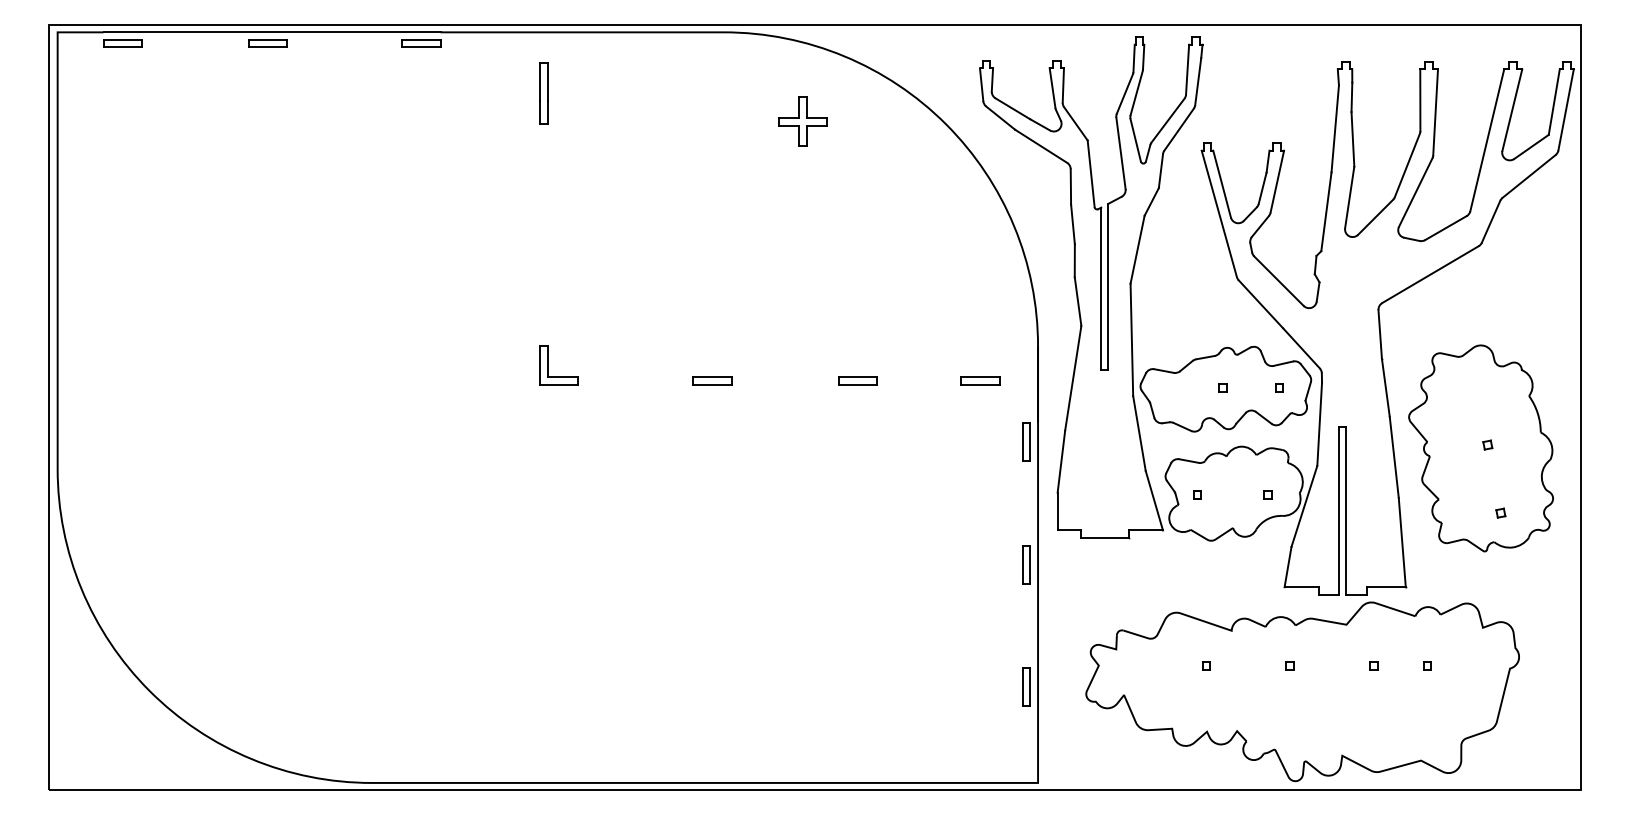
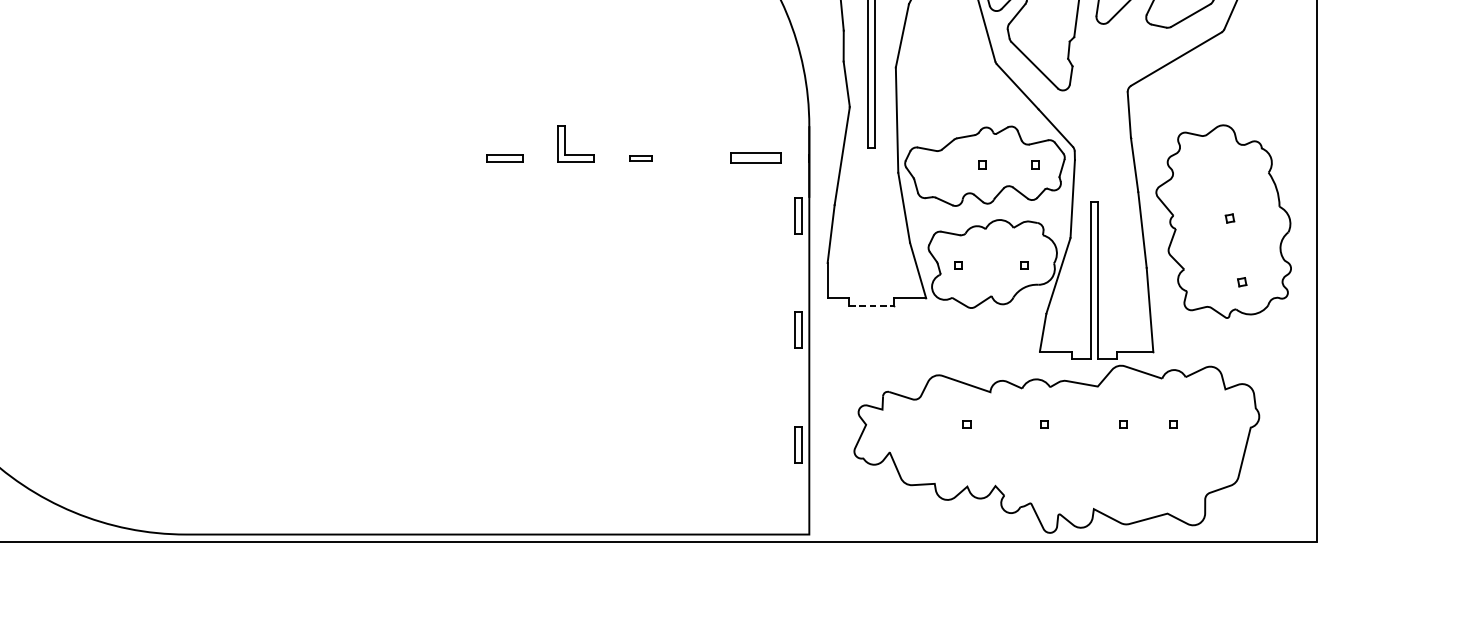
part: (548, 365) -> (565, 144), moved
part: (857, 380) -> (640, 158), size x0.6
part: (980, 380) -> (755, 158), size x1.4
line: (1105, 538) -> (872, 305), solid -> dashed

